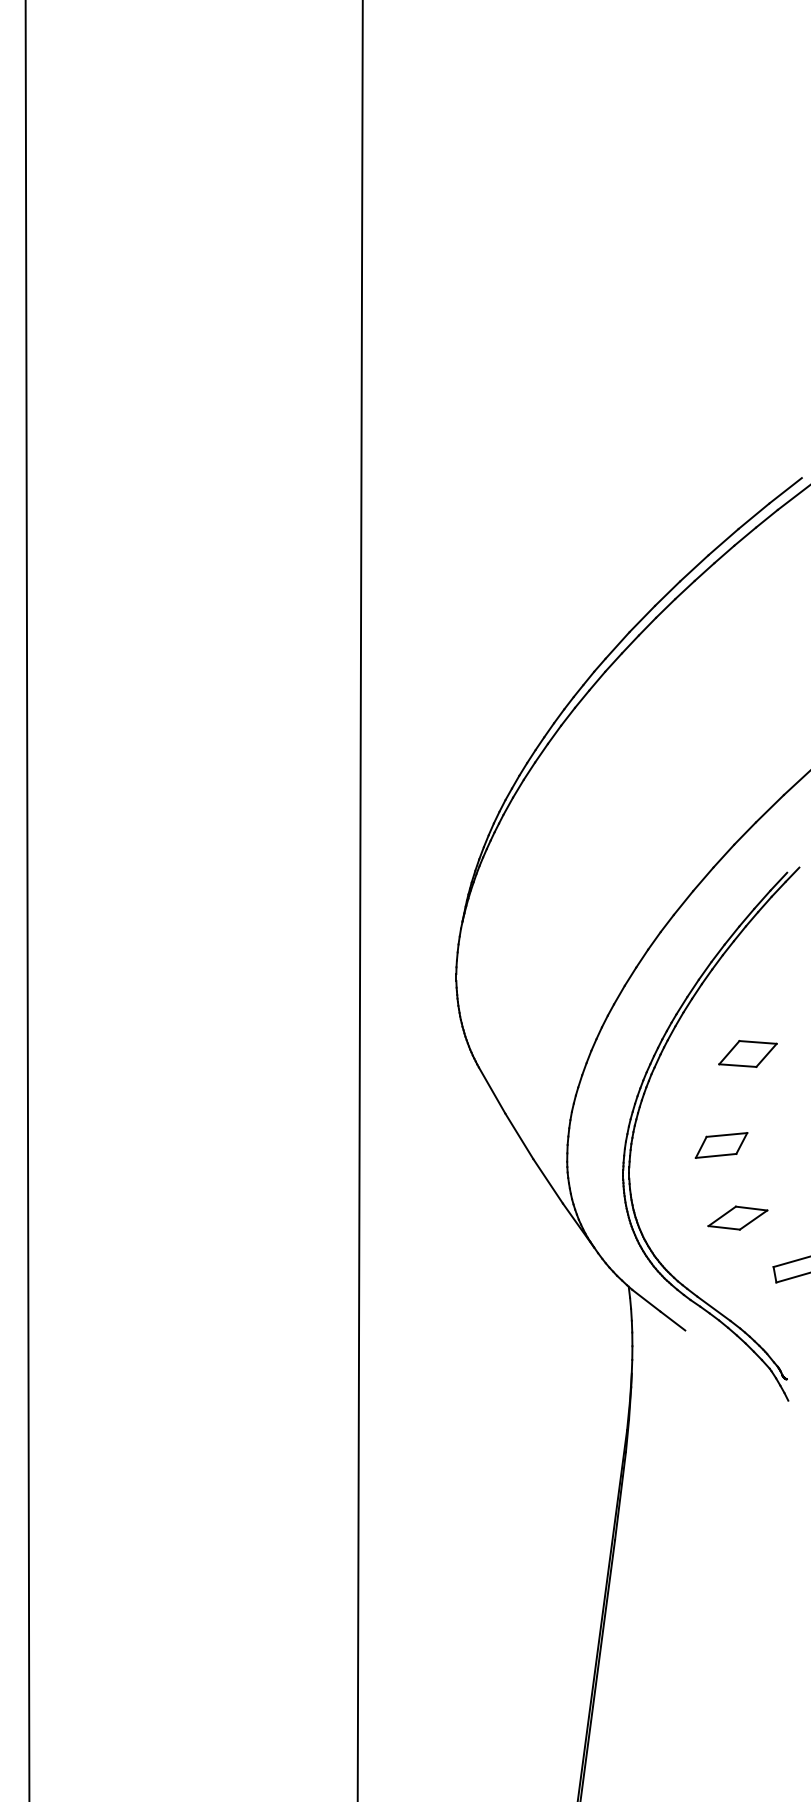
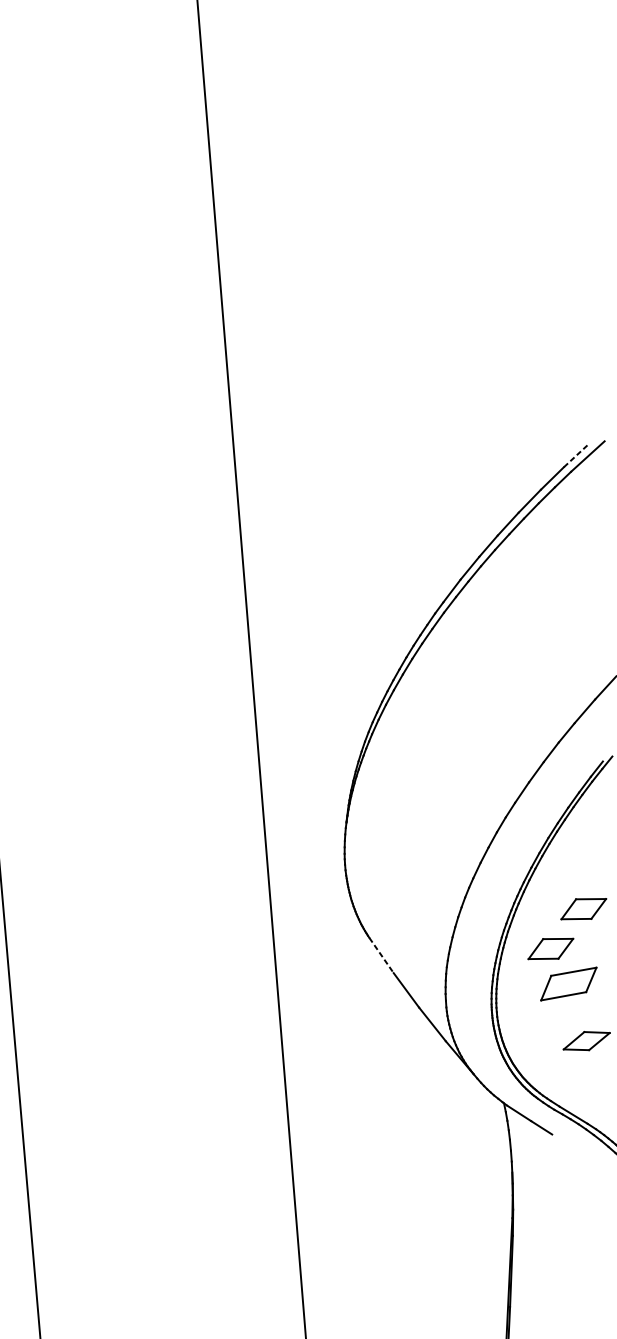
line: (785, 490) -> (575, 455), solid -> dashed
line: (492, 1090) -> (381, 955), solid -> dashed
part: (702, 1099) -> (550, 948), added
part: (721, 1145) -> (568, 984), size x1.4

